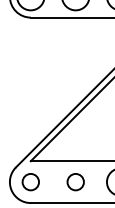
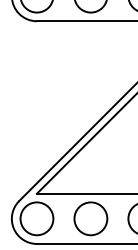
circle: (30, 181) -> (36, 218), size x1.67
circle: (75, 181) -> (90, 218), size x1.67

